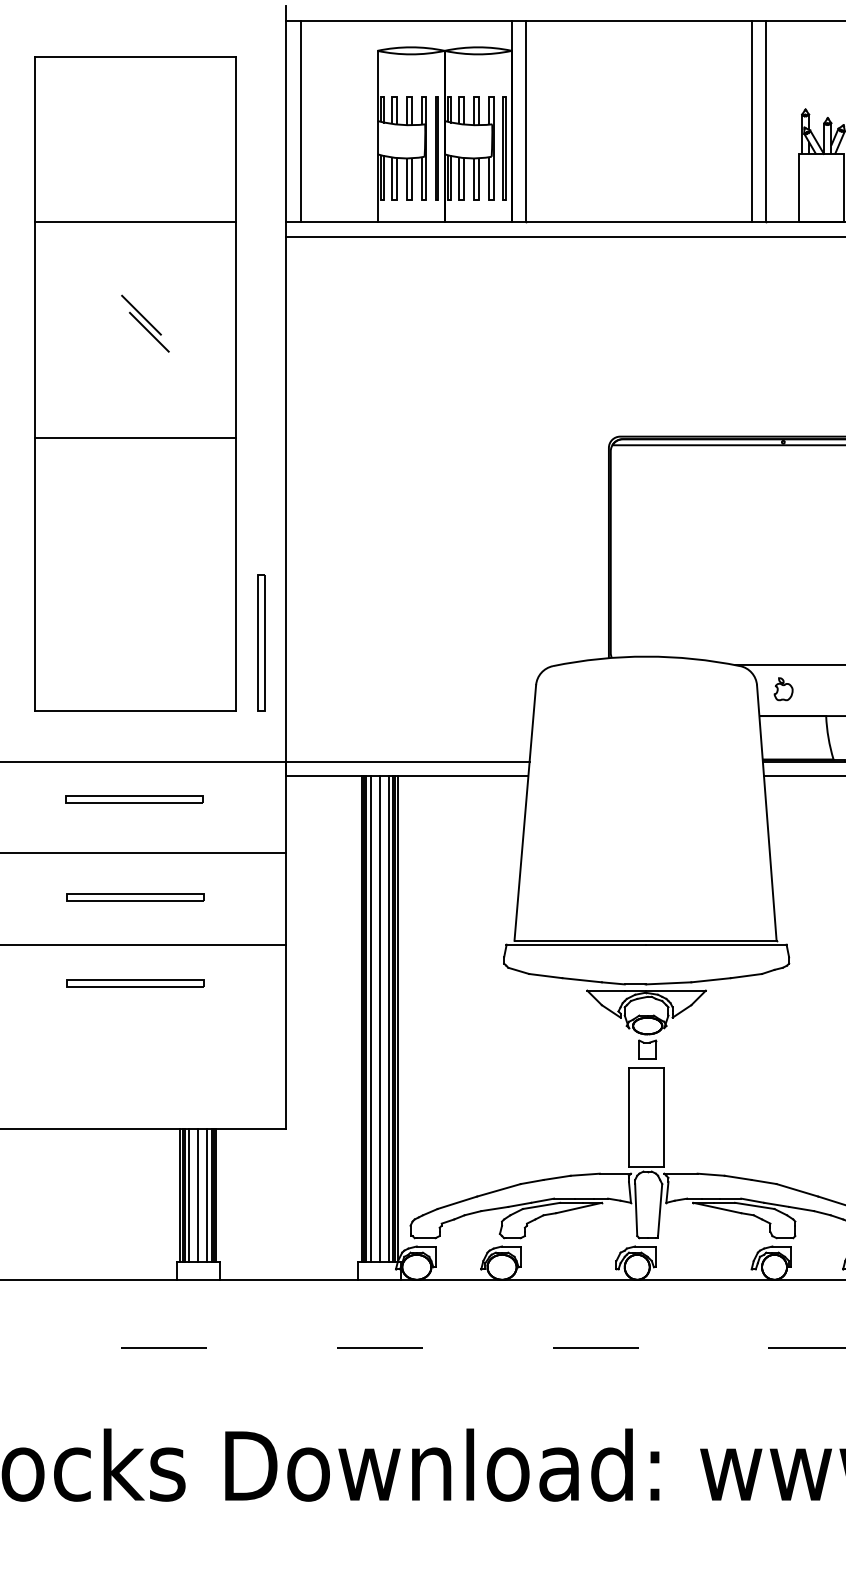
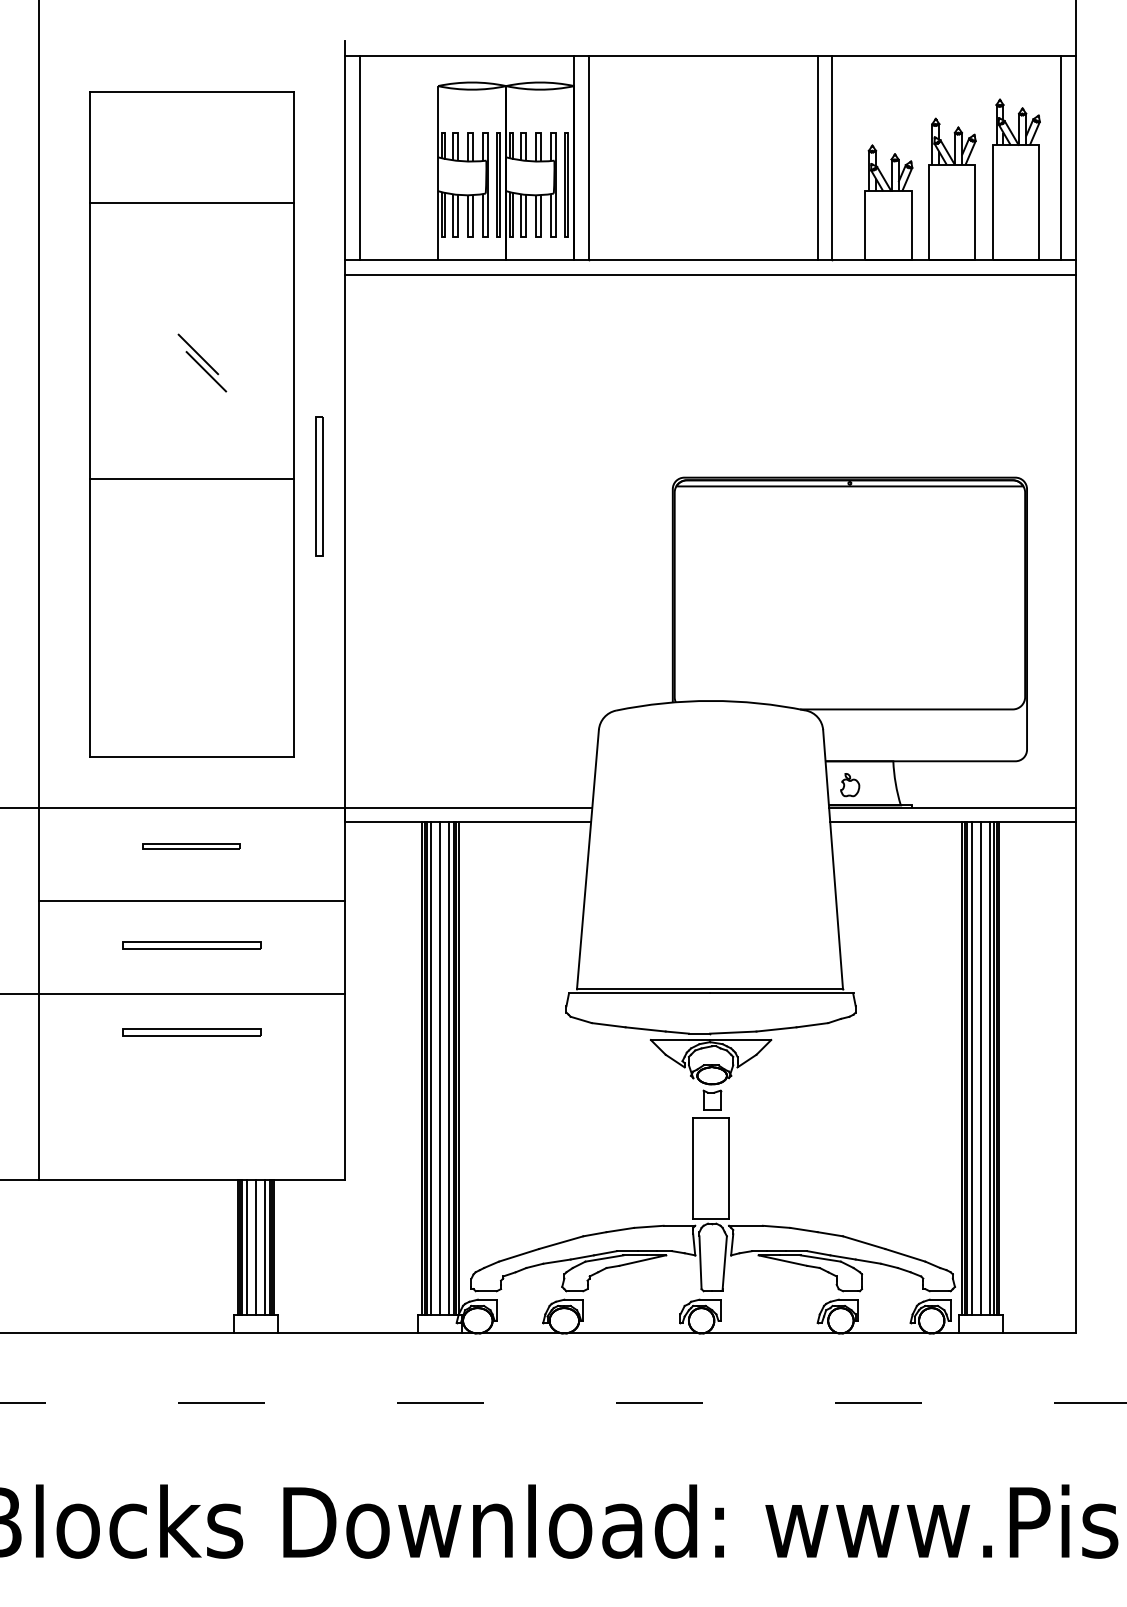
line: (134, 221) -> (191, 202), moved
part: (260, 643) -> (319, 486), moved
part: (783, 689) -> (850, 785), moved
part: (134, 799) -> (191, 845), size x0.7

